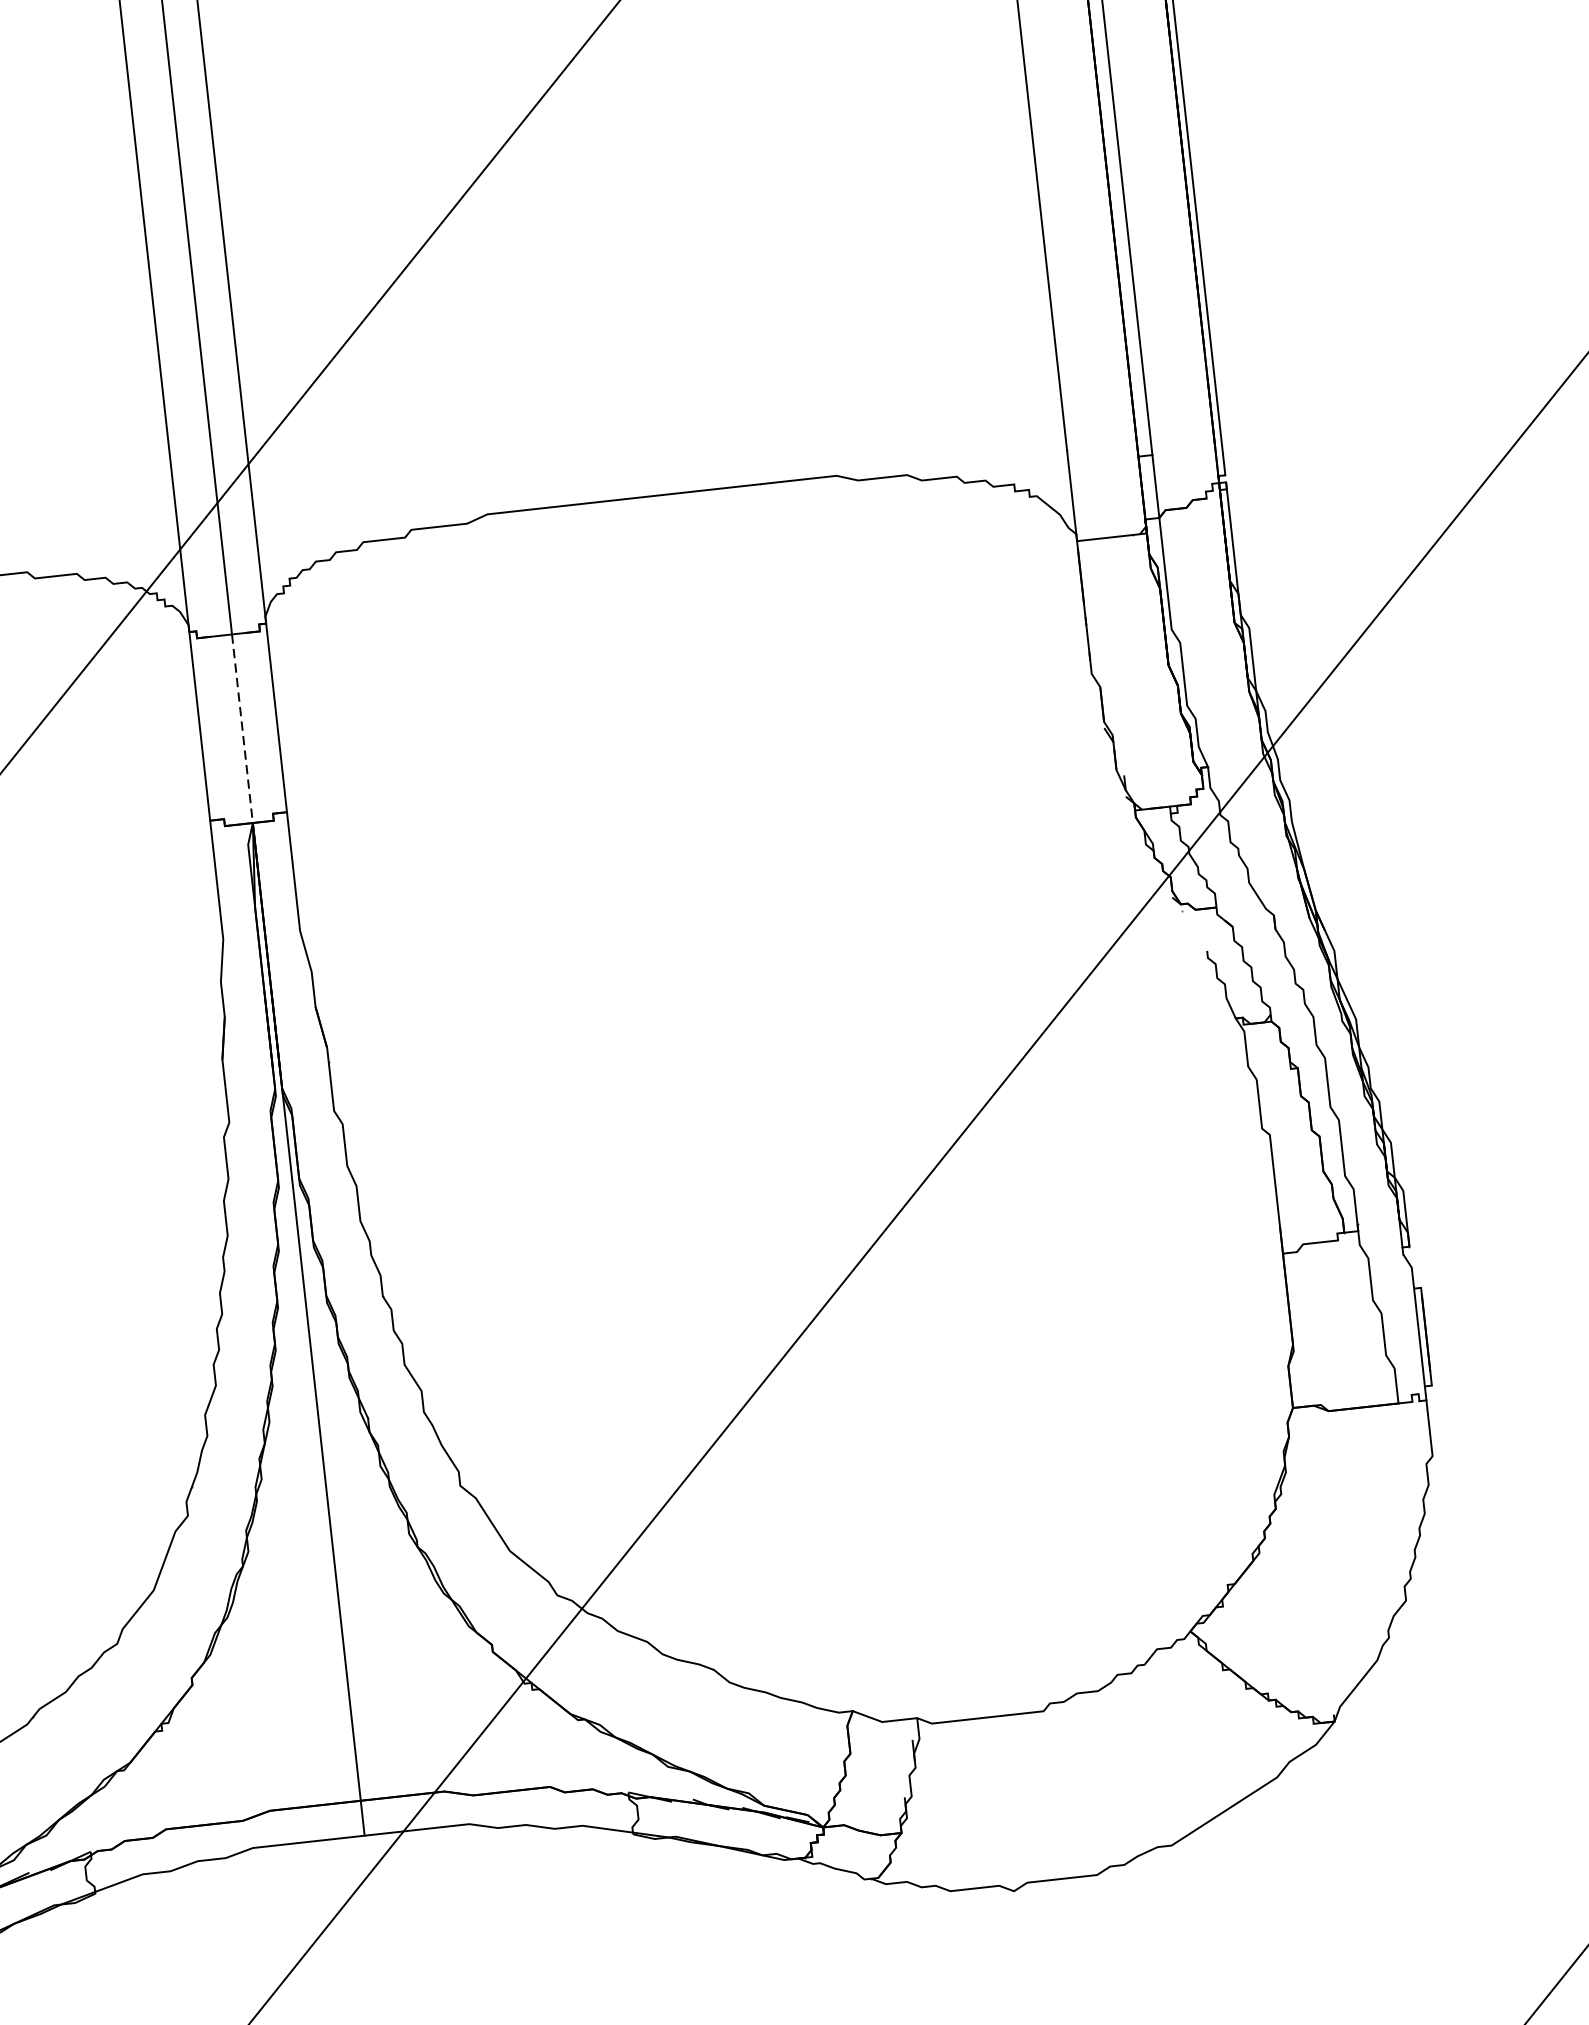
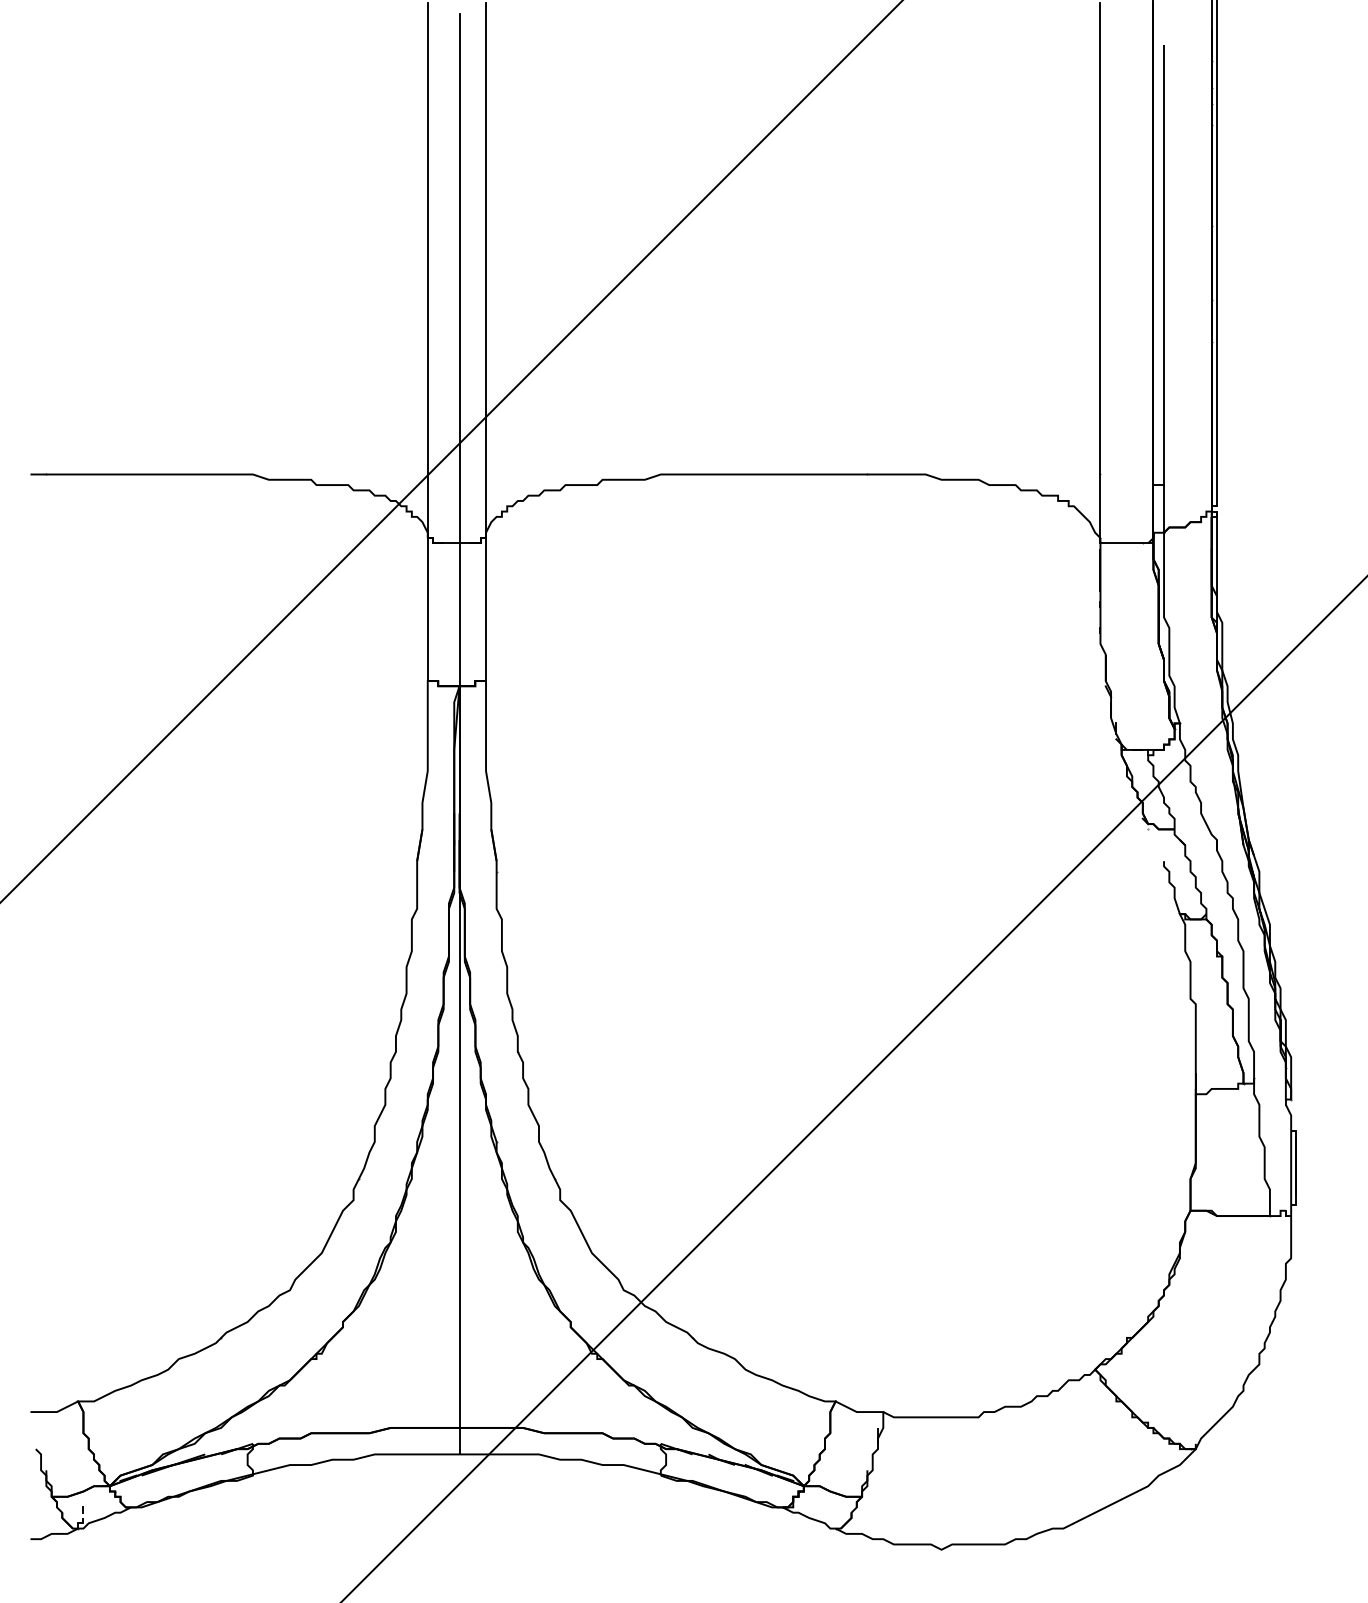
line: (242, 728) -> (459, 614), dashed -> solid

